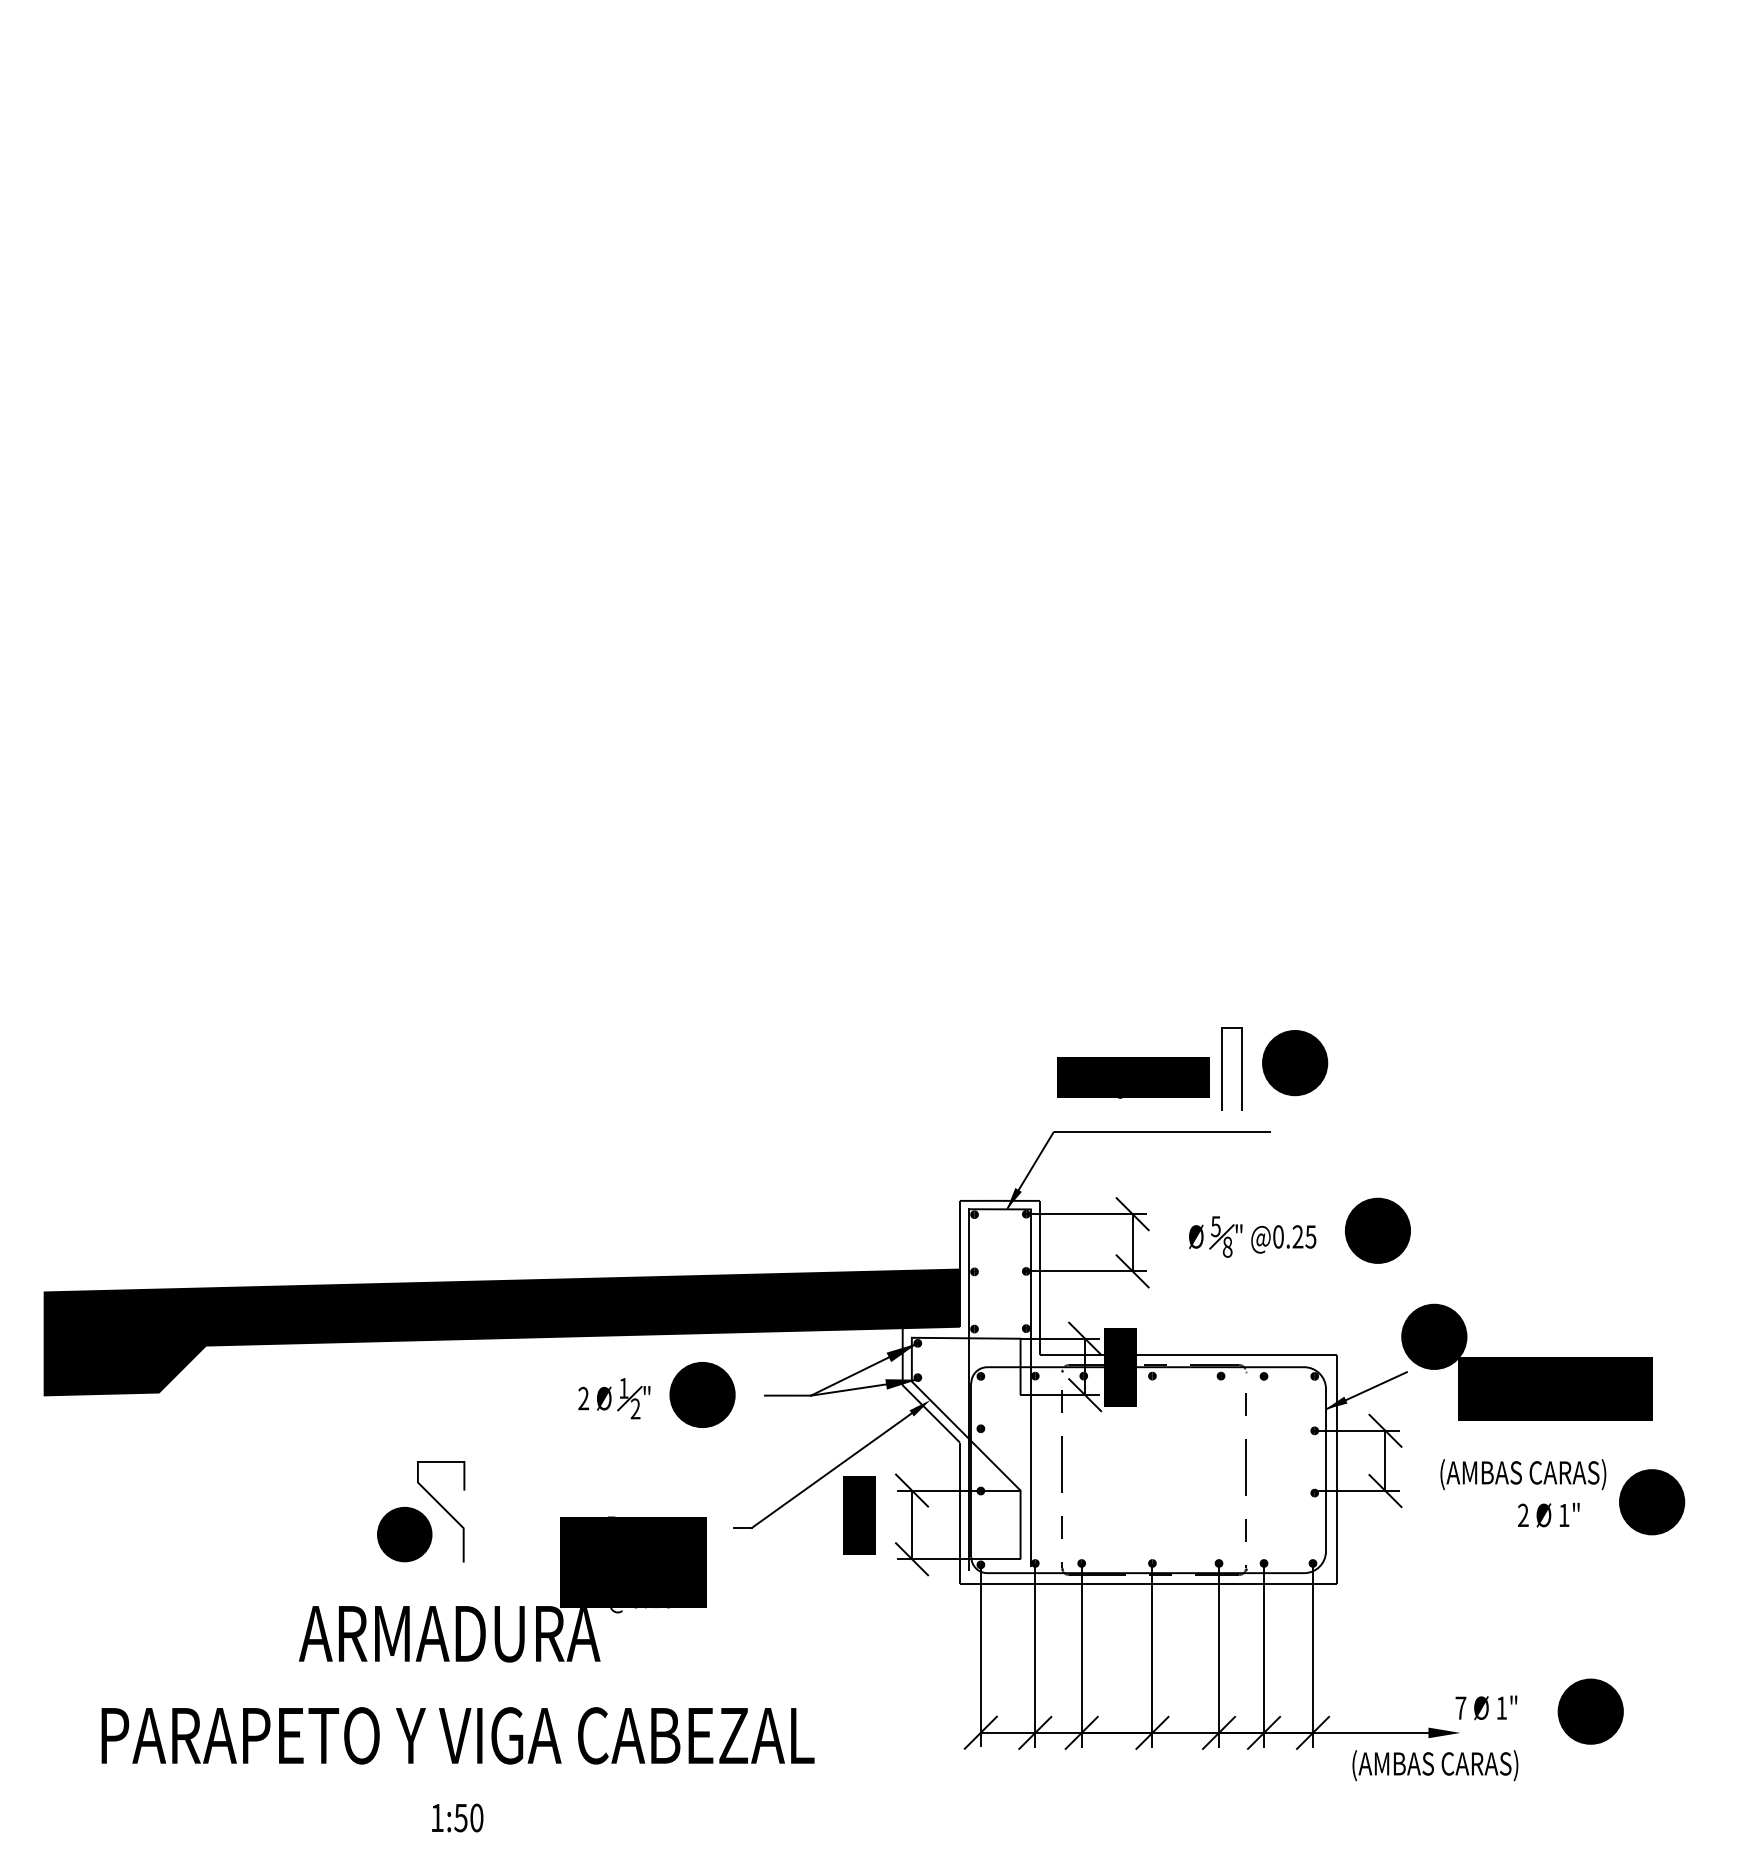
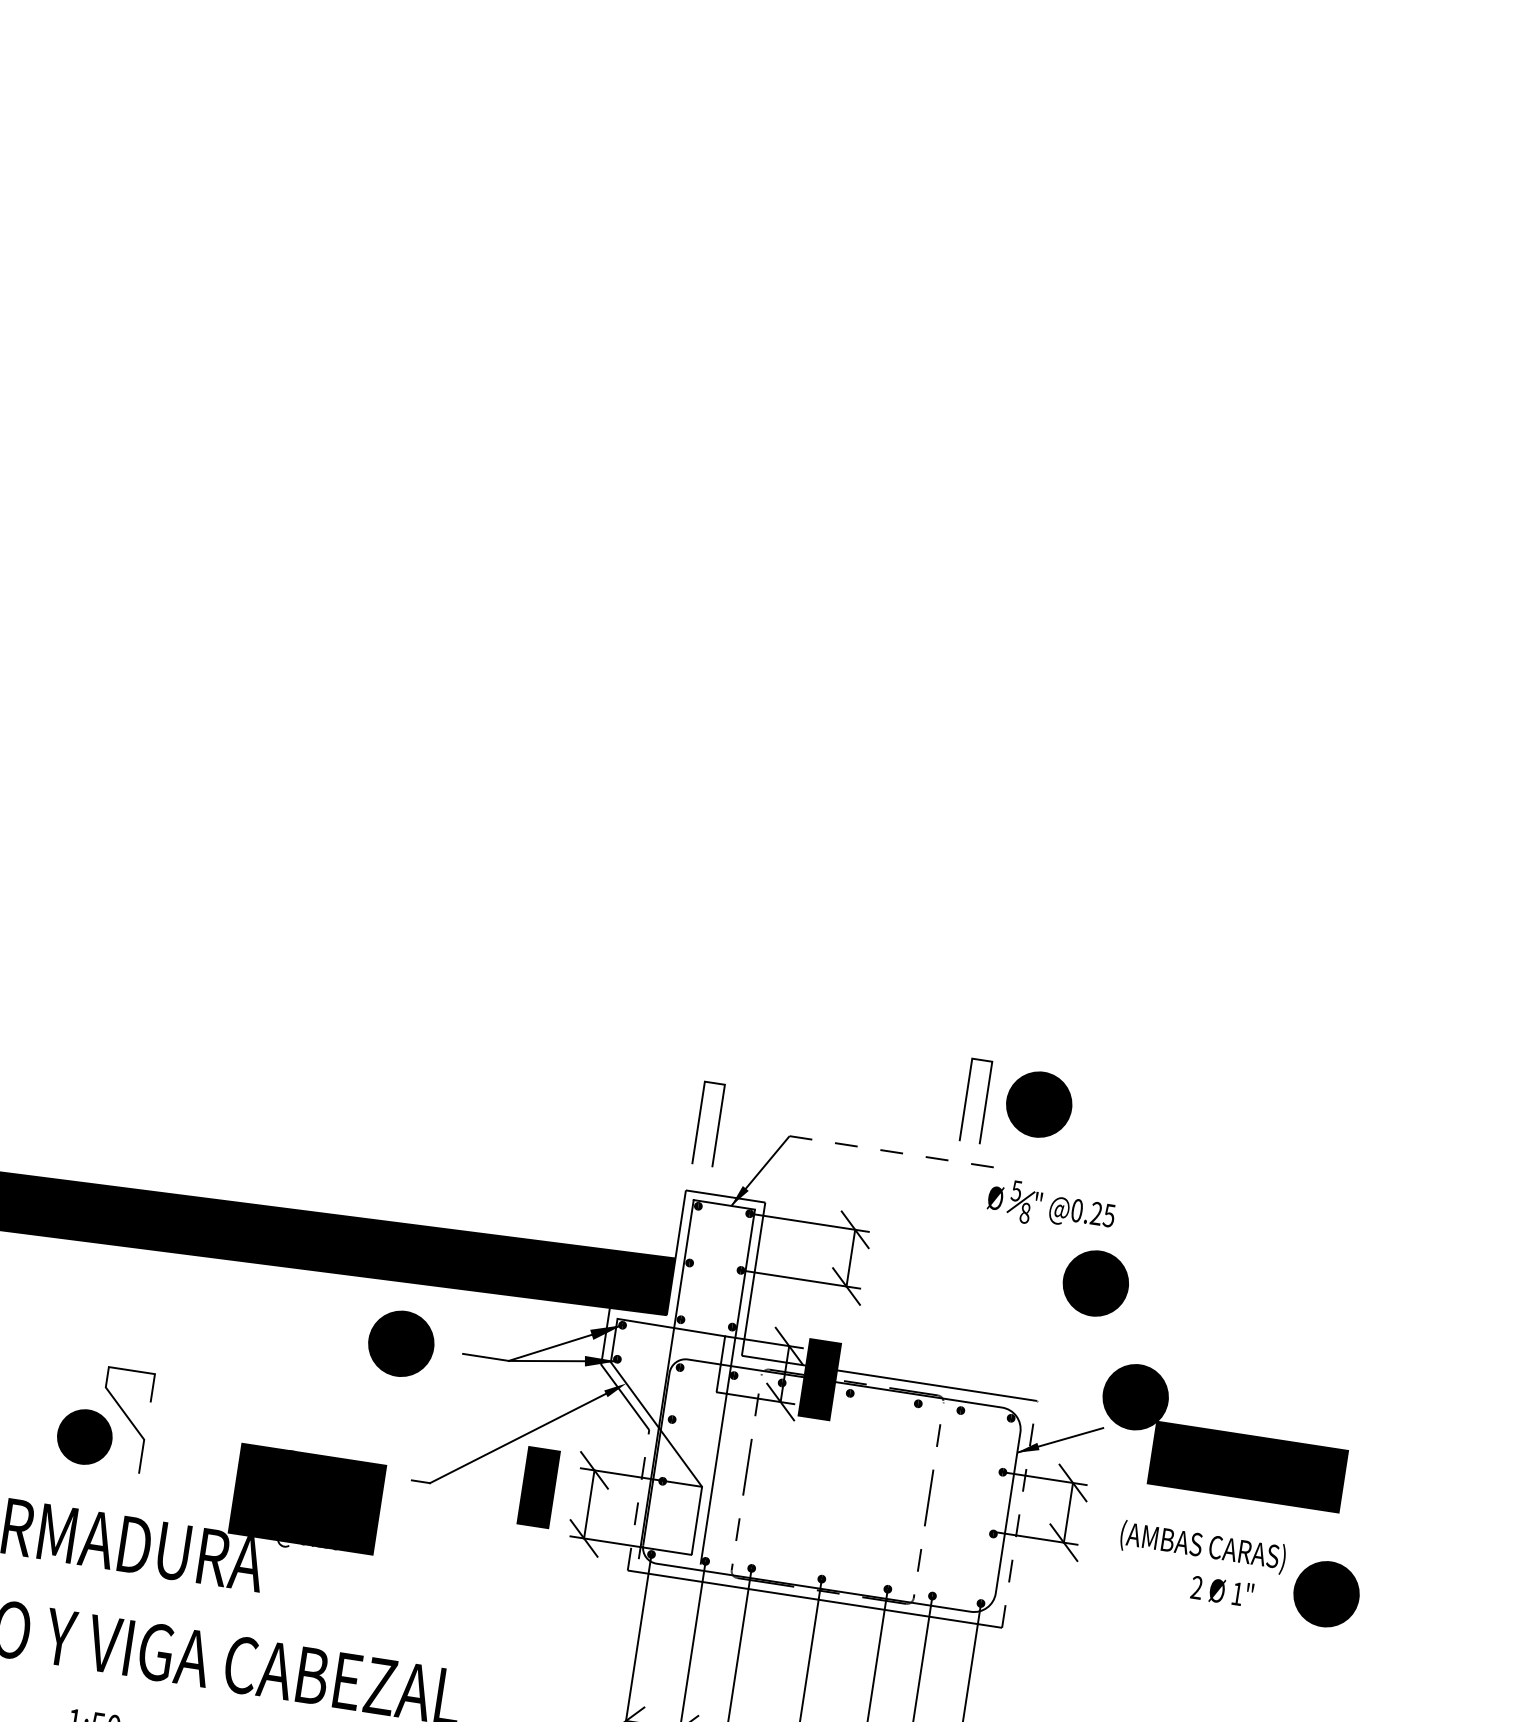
part: (1133, 1077) -> (876, 1094), removed
line: (962, 1131) -> (699, 1122), added
line: (1162, 1131) -> (897, 1152), solid -> dashed
part: (1252, 1236) -> (1051, 1206), moved
part: (614, 1398) -> (313, 1333), removed
line: (1337, 1469) -> (1019, 1514), solid -> dashed
line: (959, 1513) -> (638, 1500), solid -> dashed

